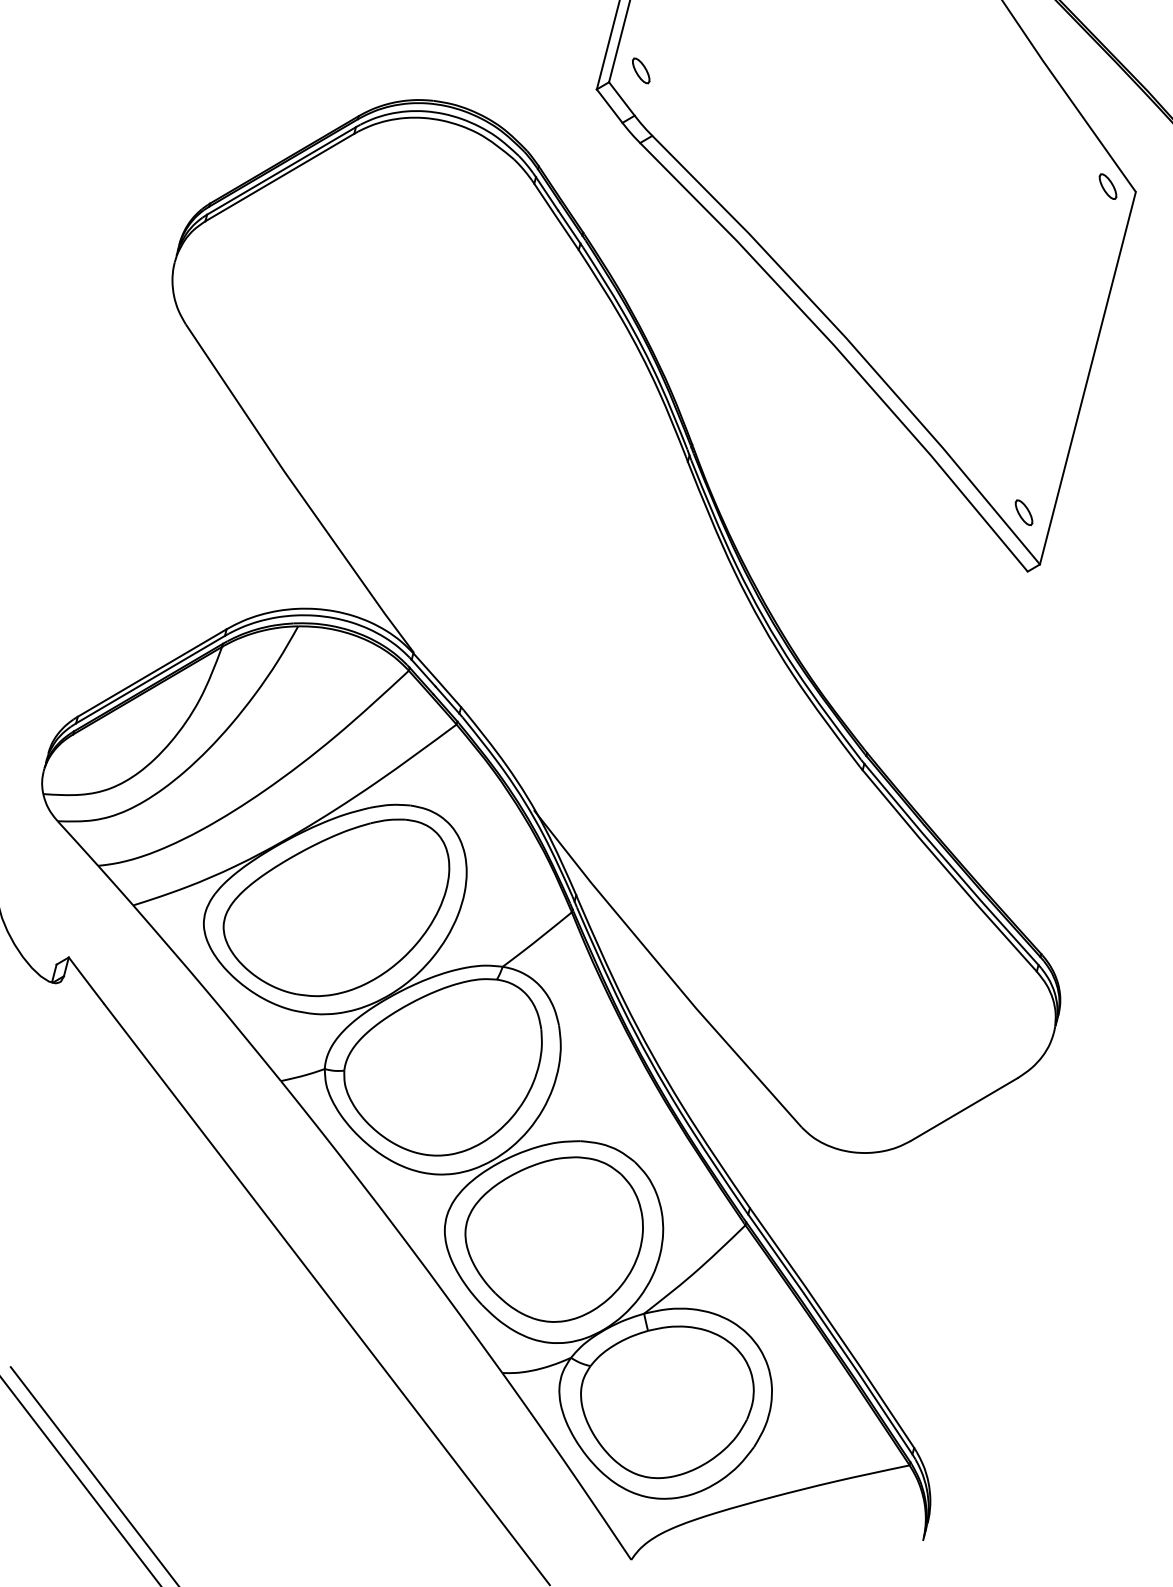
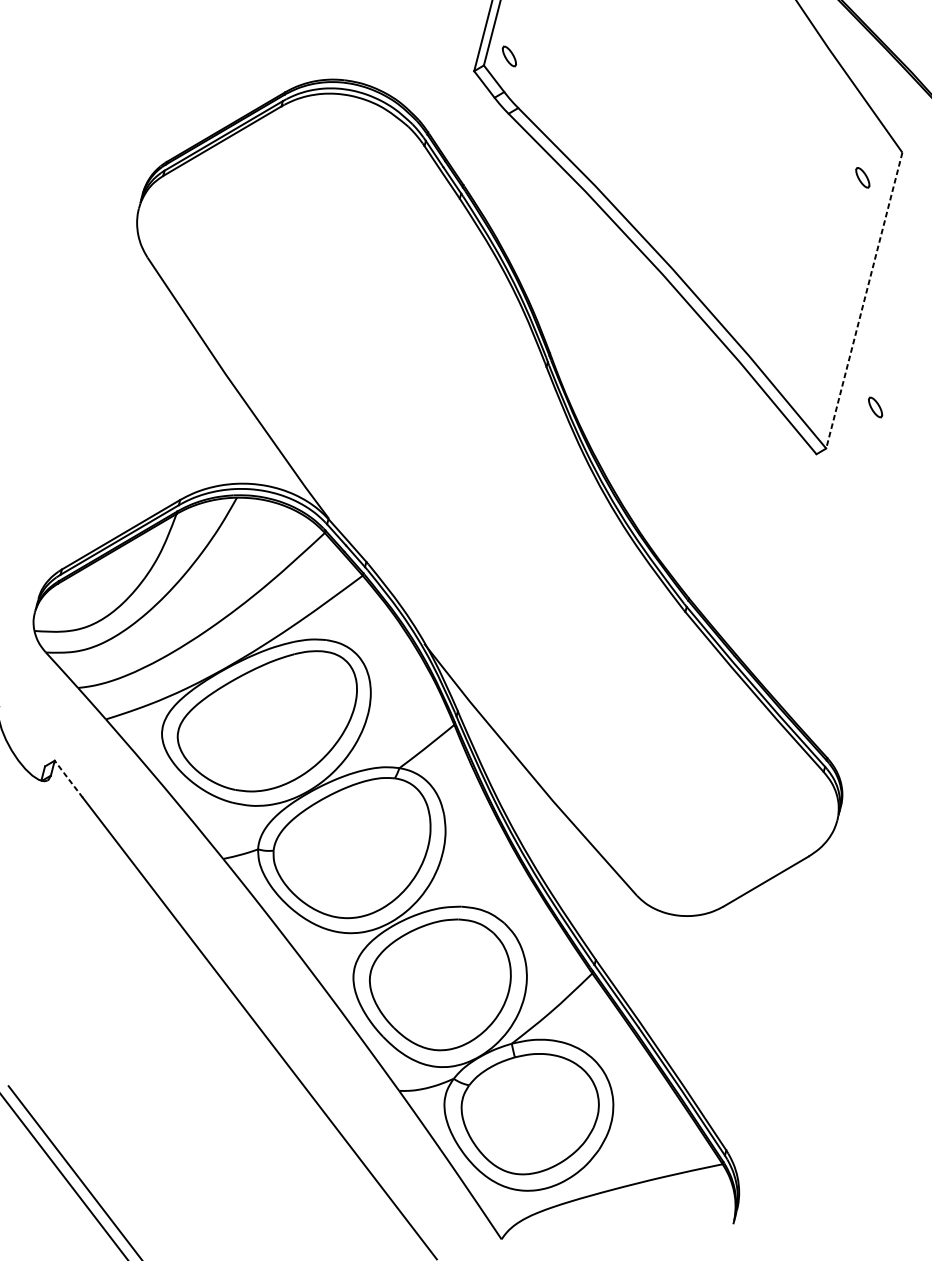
part: (1107, 186) -> (862, 177), moved
line: (1087, 378) -> (863, 300), solid -> dashed
part: (1023, 512) -> (875, 407), moved
line: (86, 980) -> (68, 779), solid -> dashed

